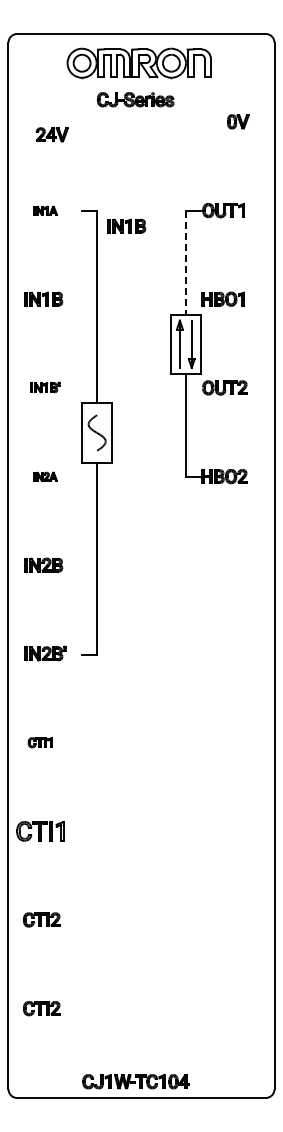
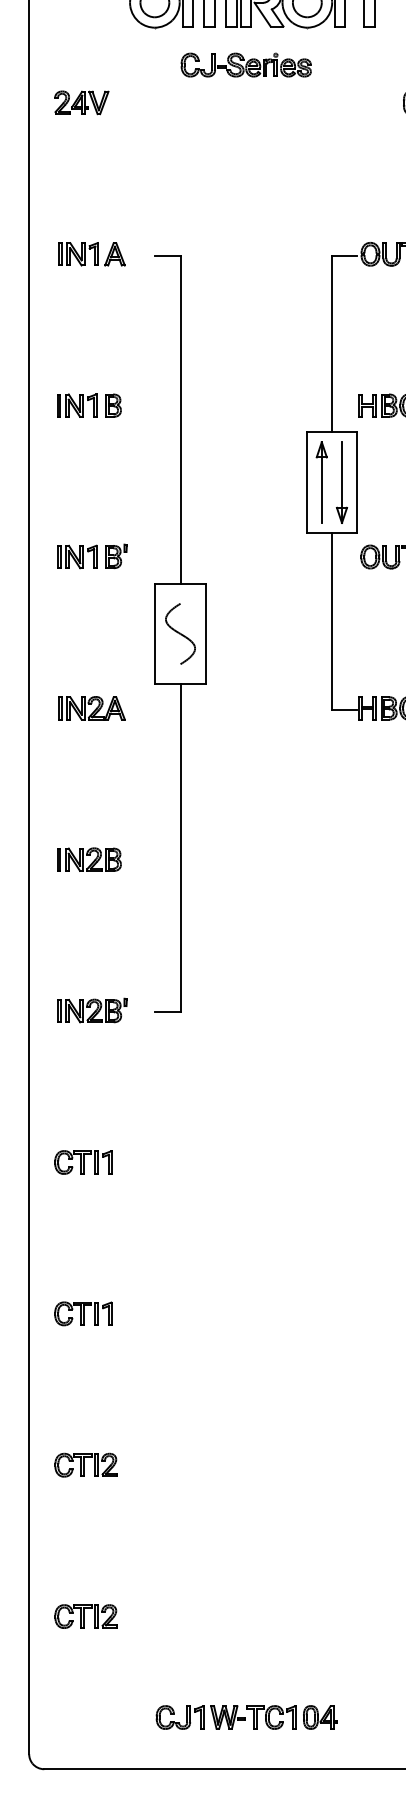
part: (51, 134) -> (80, 102), moved
part: (45, 210) -> (92, 254), size x1.67
part: (126, 225) -> (230, 279), removed
line: (185, 263) -> (331, 344), dashed -> solid
part: (45, 387) -> (92, 556), size x1.43
part: (45, 476) -> (92, 708), size x1.67
part: (39, 742) -> (82, 1162), size x1.43
part: (39, 830) -> (82, 1312), size x0.71
part: (135, 1081) -> (245, 1717), moved

